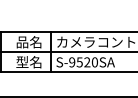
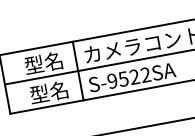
text: (22, 42) -> (34, 65), 品名 -> 型名
text: (94, 62) -> (145, 75), S-9520SA -> S-9522SA

